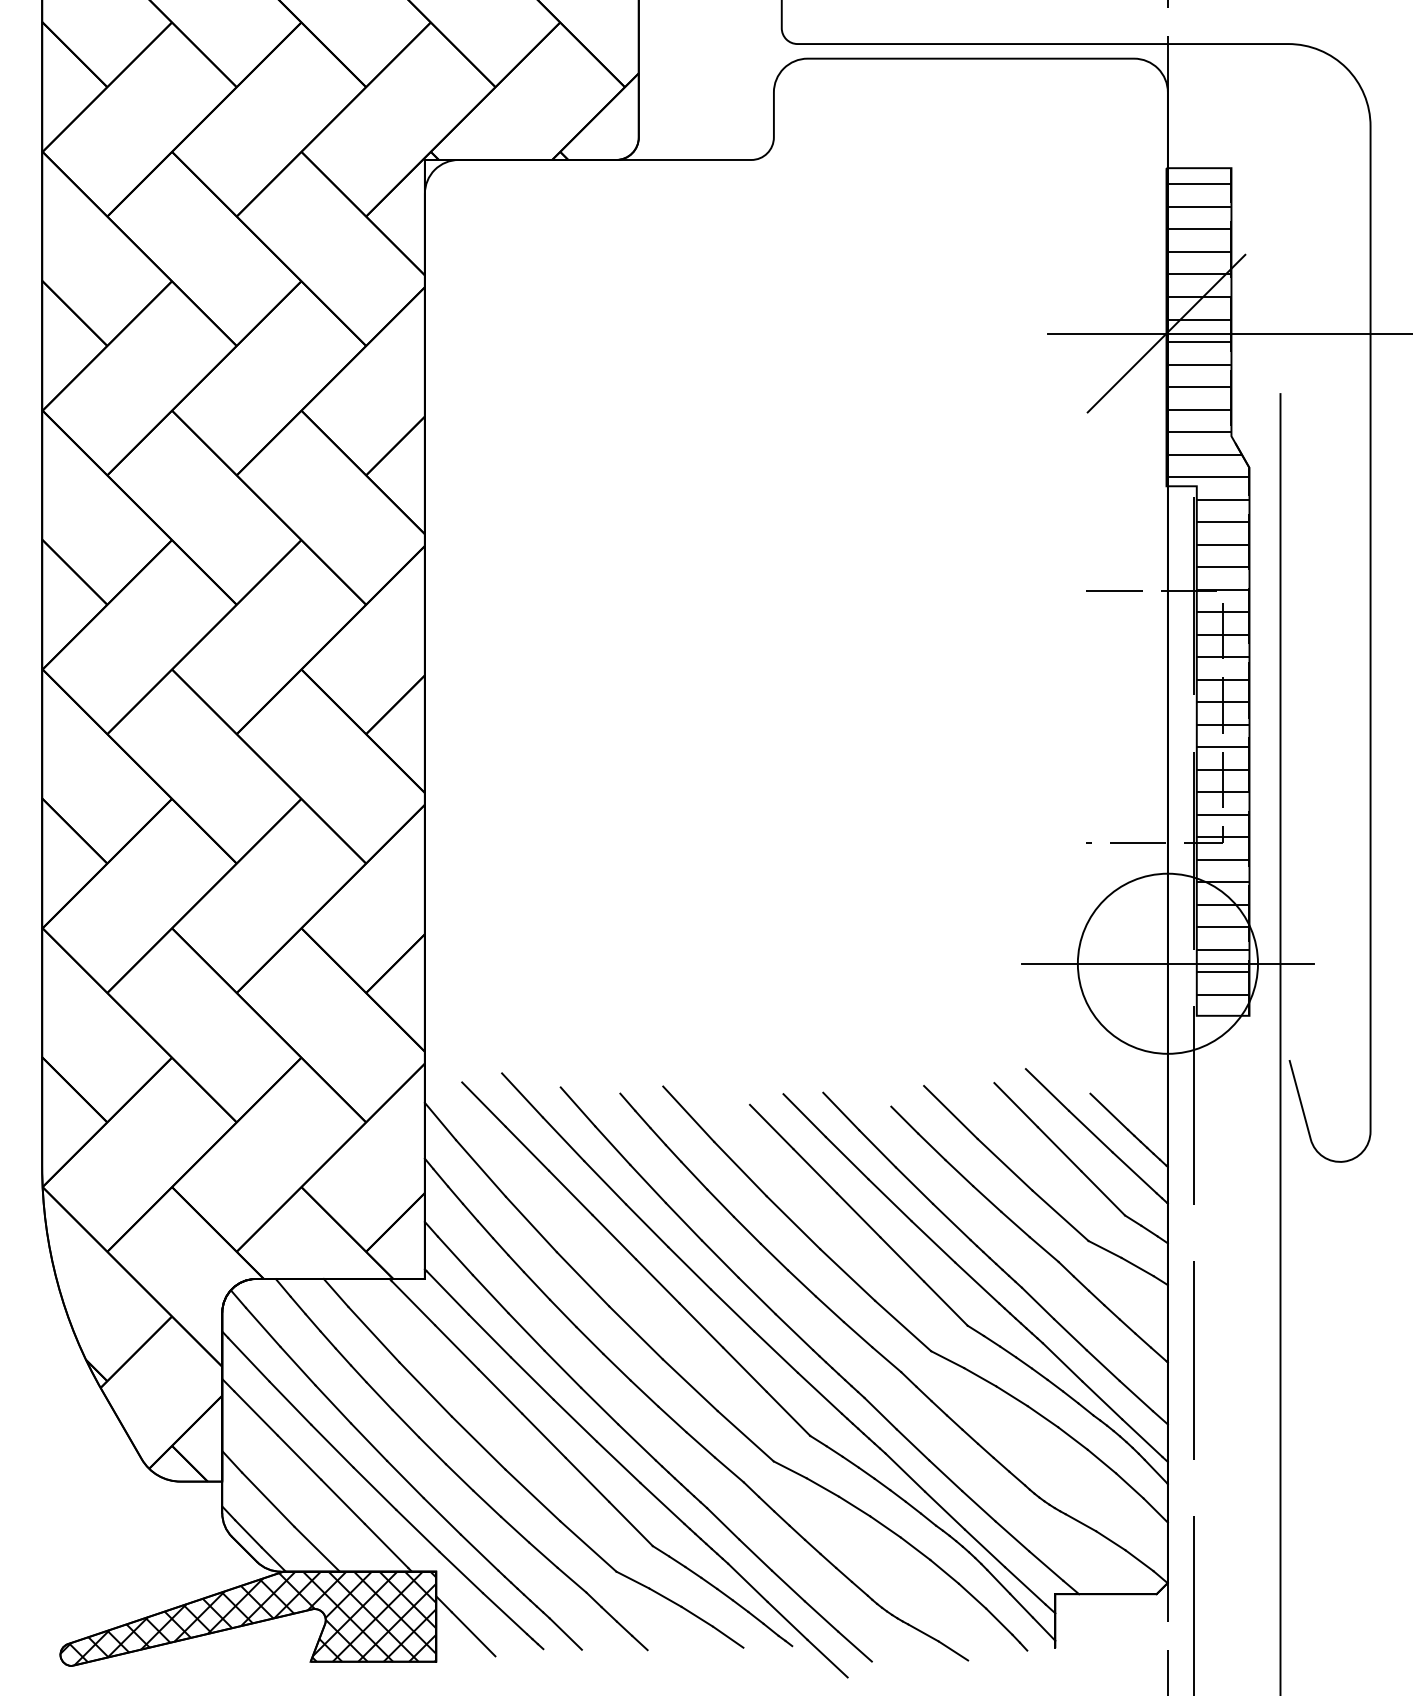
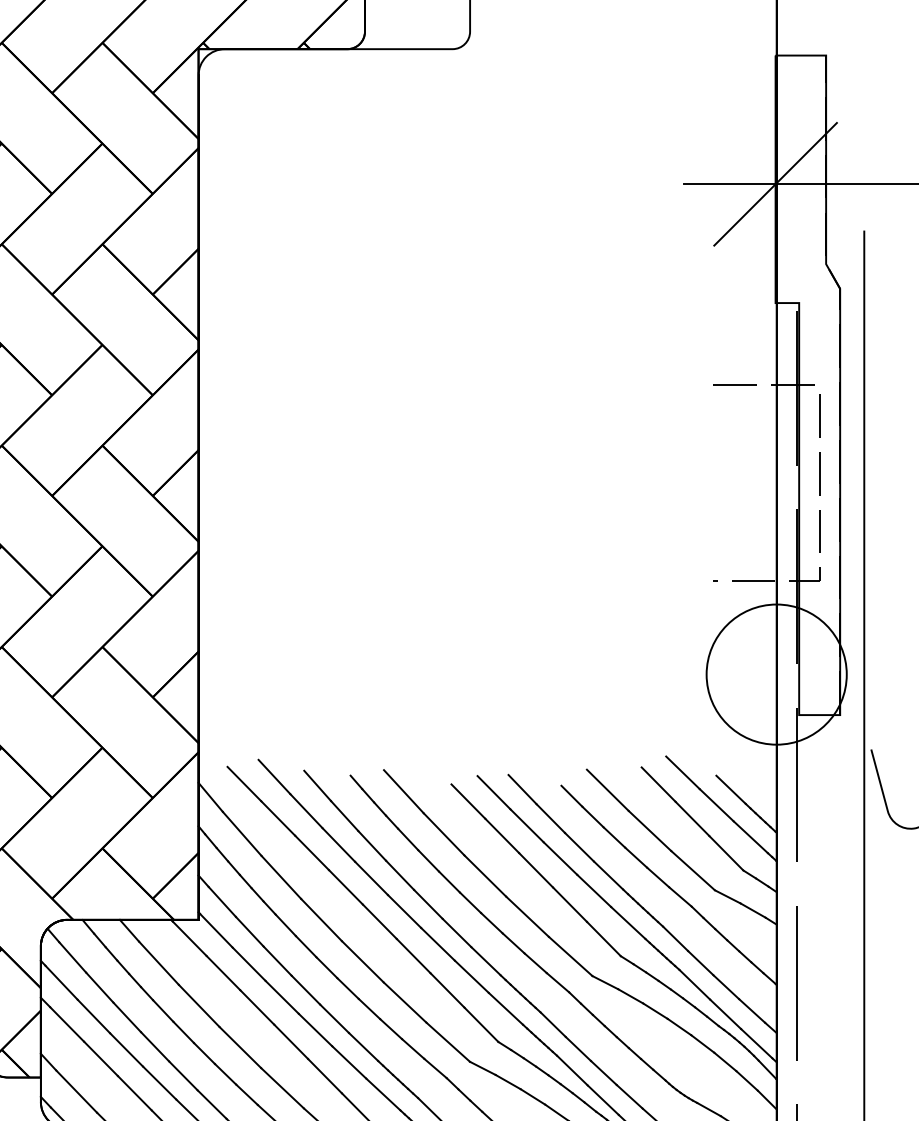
hatch: (1207, 589) -> (807, 383), removed
line: (1167, 963) -> (776, 674), removed

